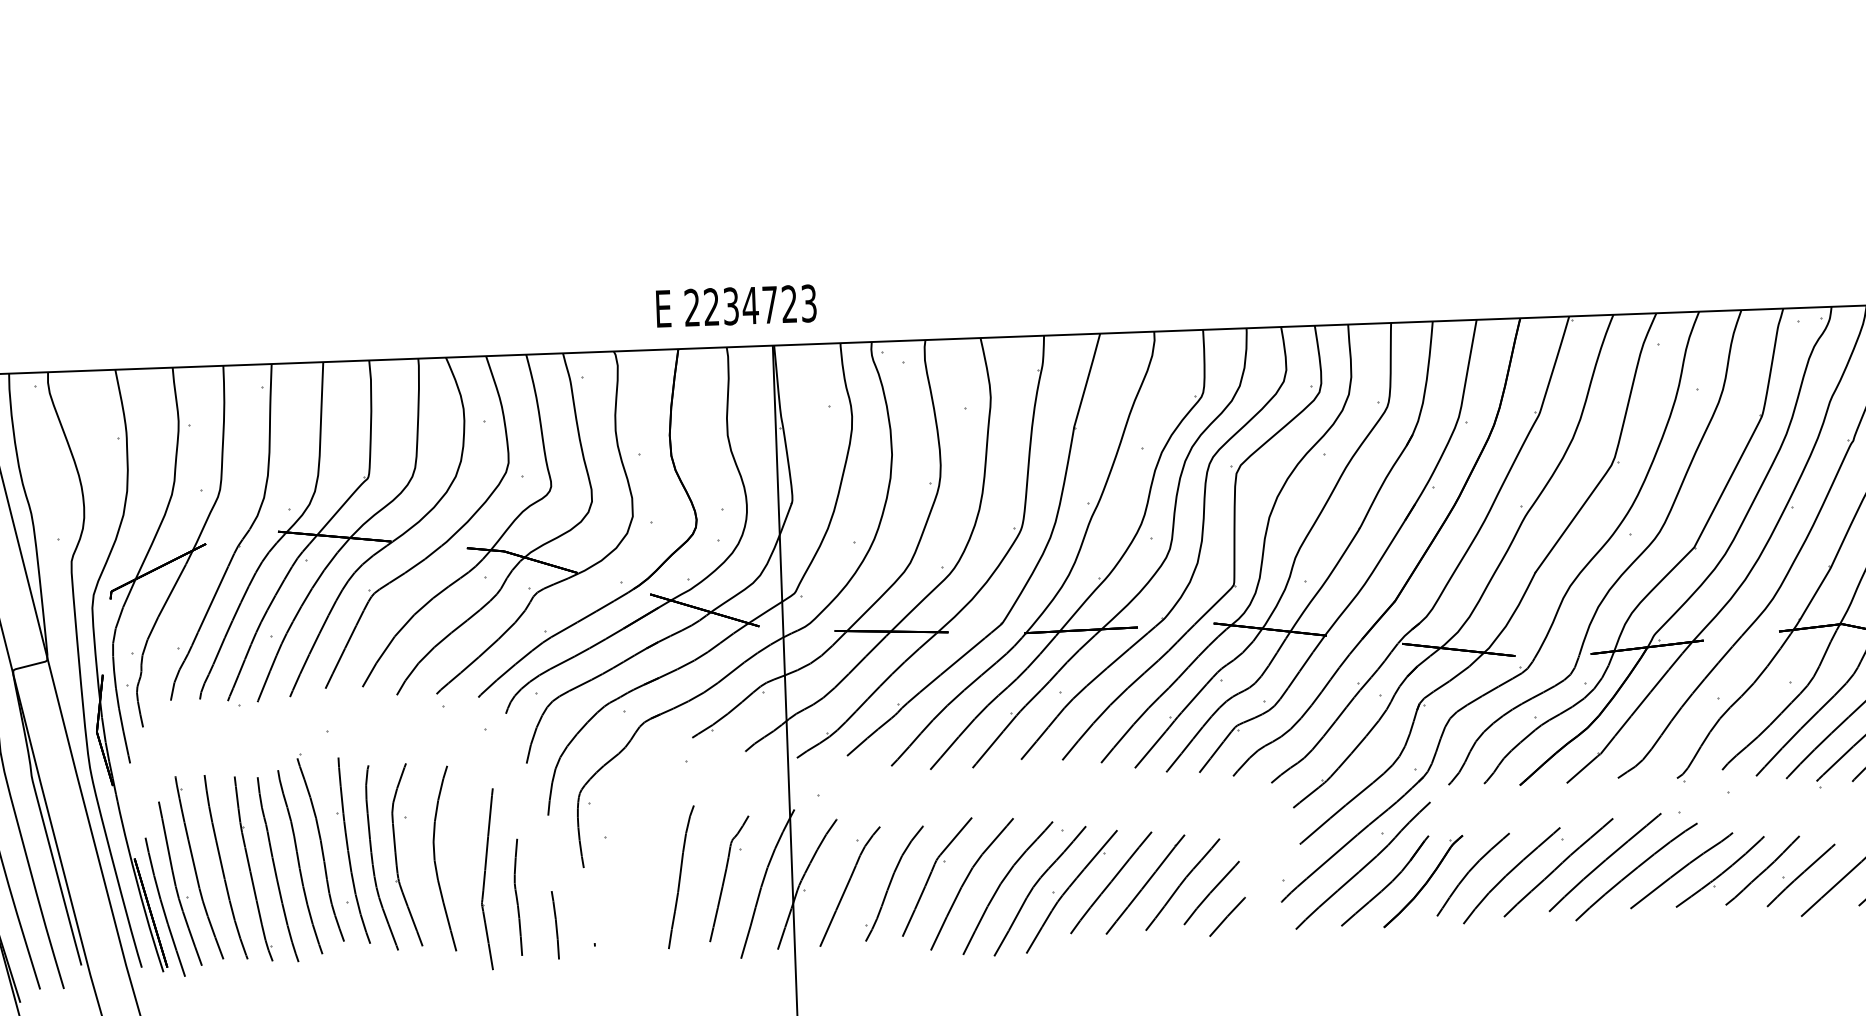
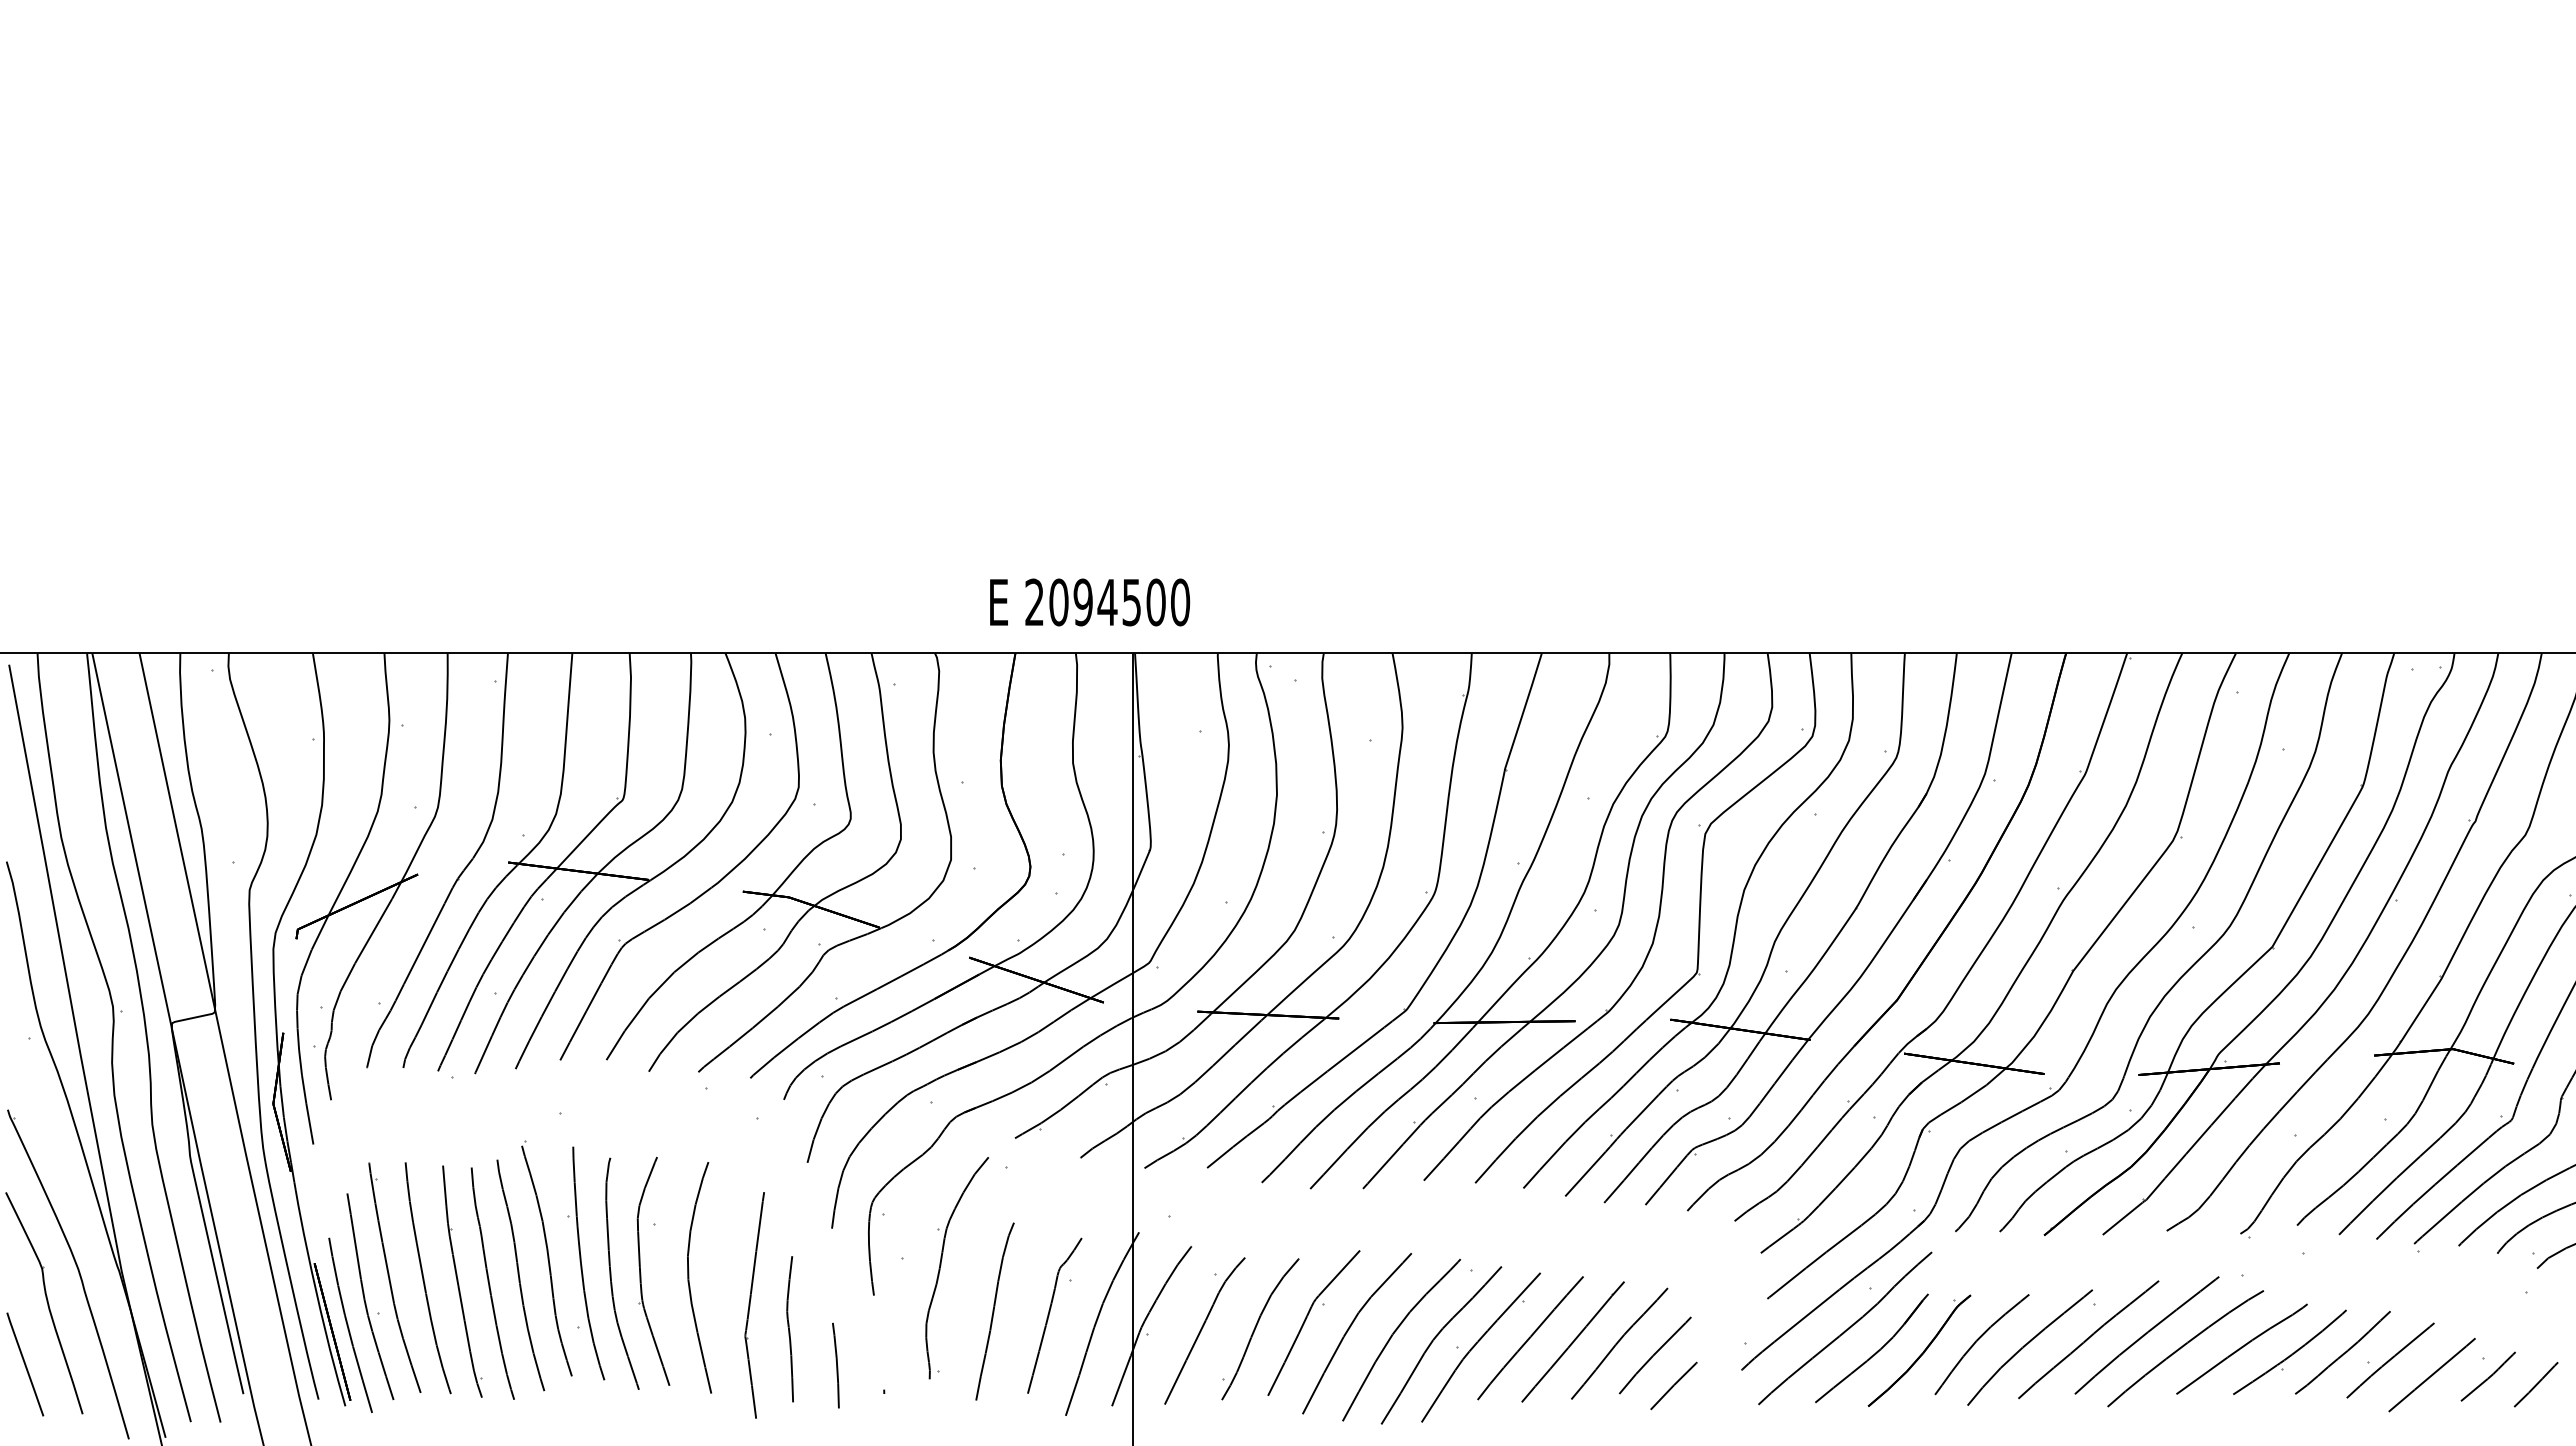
text: (760, 305) -> (1119, 602), 2234723 -> 2094500
part: (637, 841) -> (941, 1265), added

